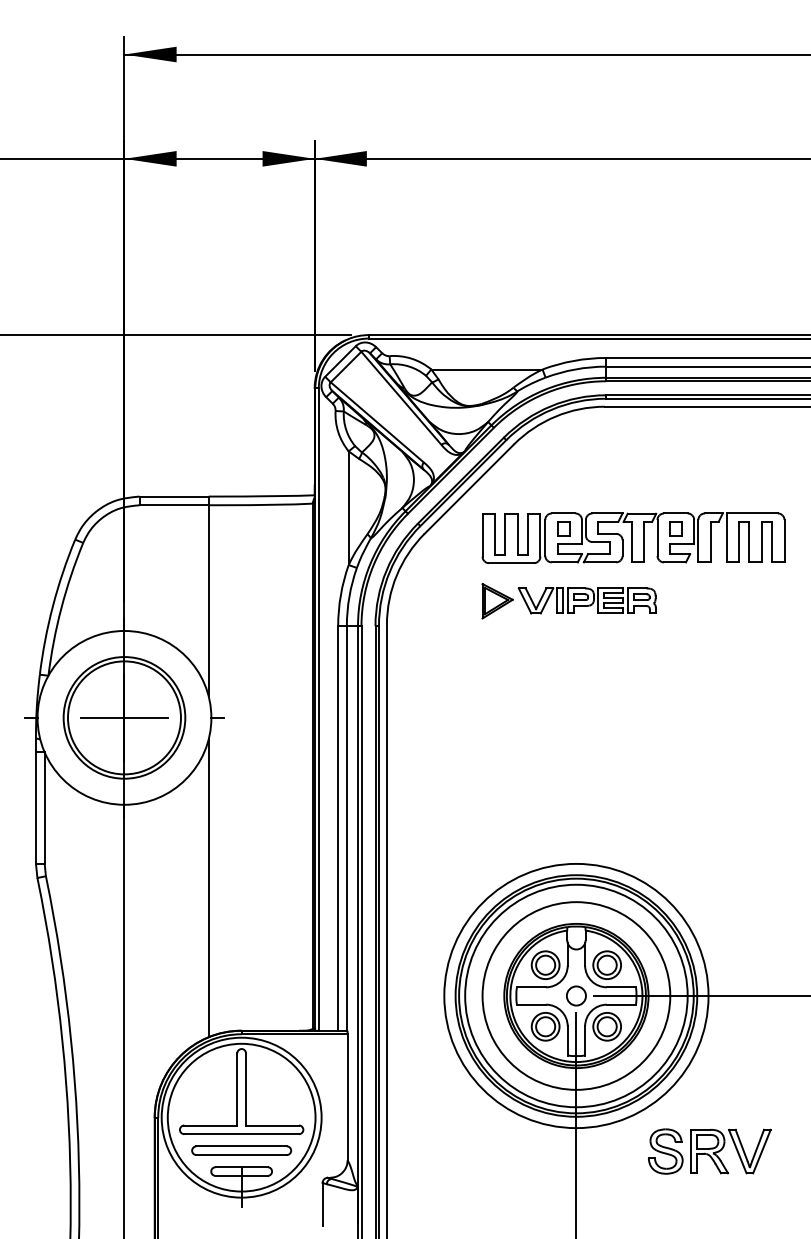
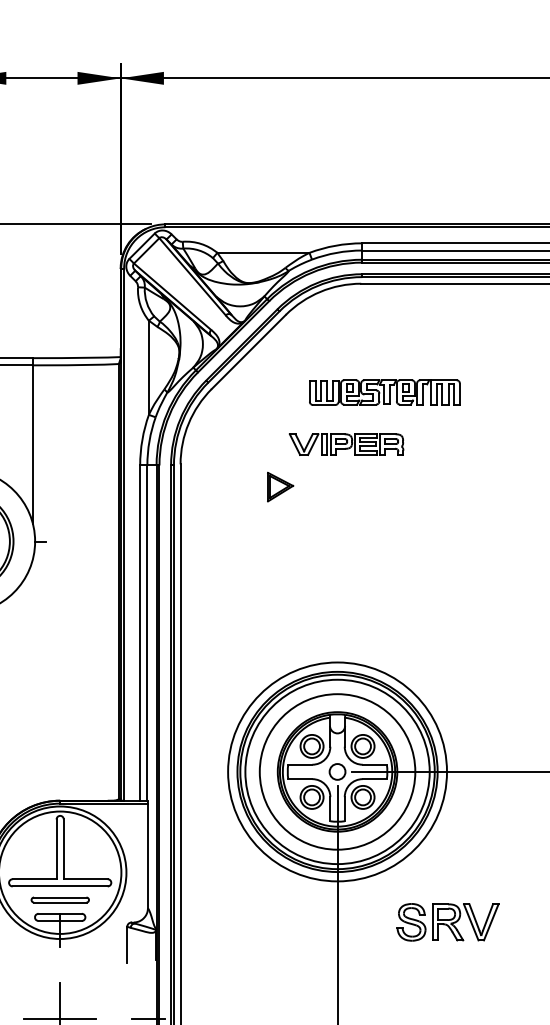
part: (633, 537) -> (384, 392), size x0.6
part: (497, 601) -> (280, 487), moved
line: (208, 888) -> (32, 682), removed
part: (241, 1150) -> (60, 899), size x0.7
part: (709, 1151) -> (447, 922), moved

